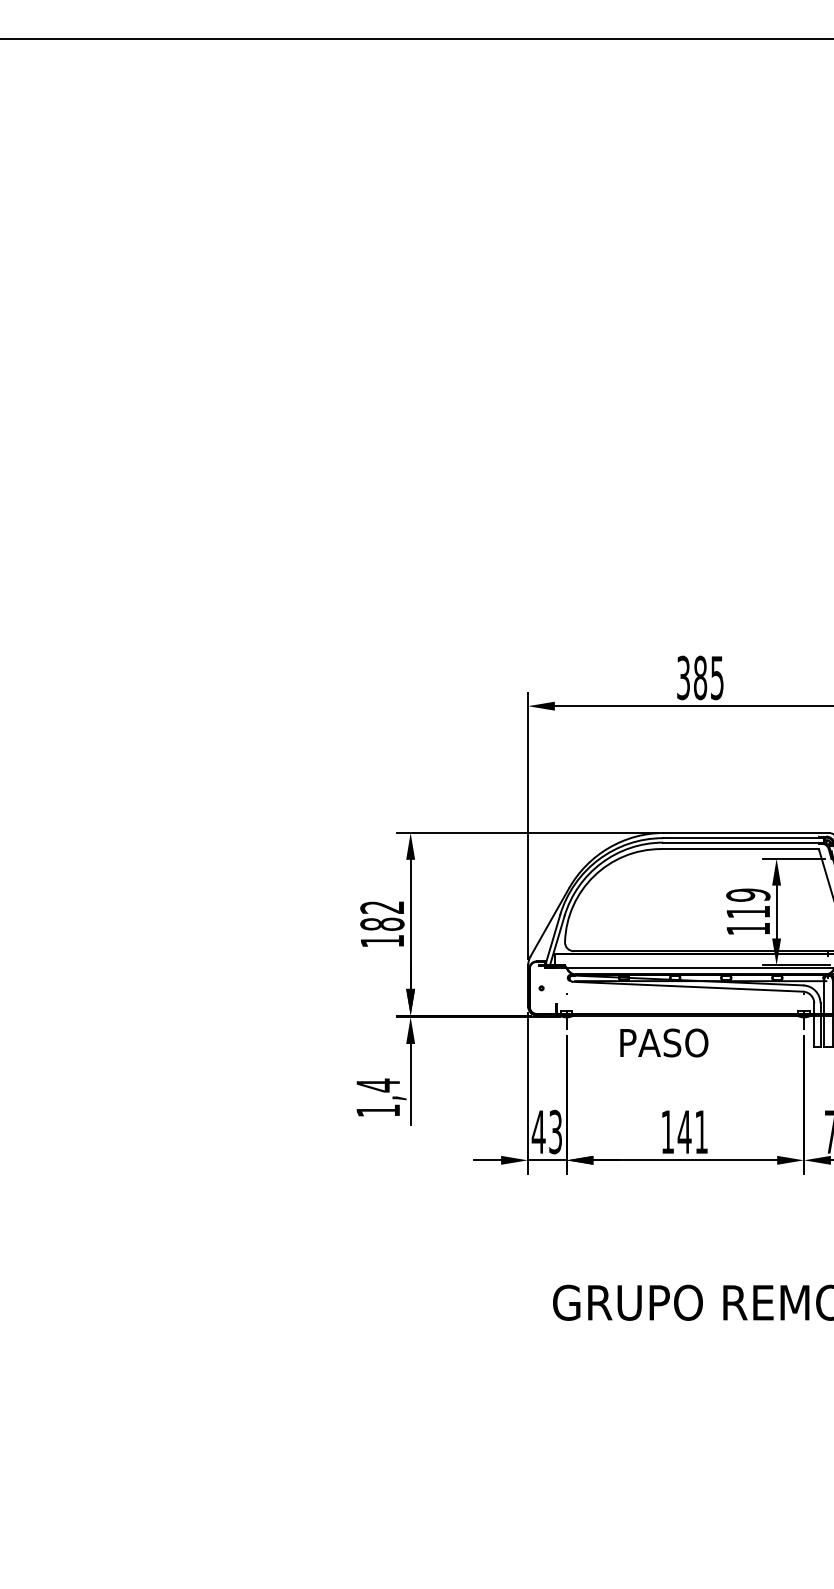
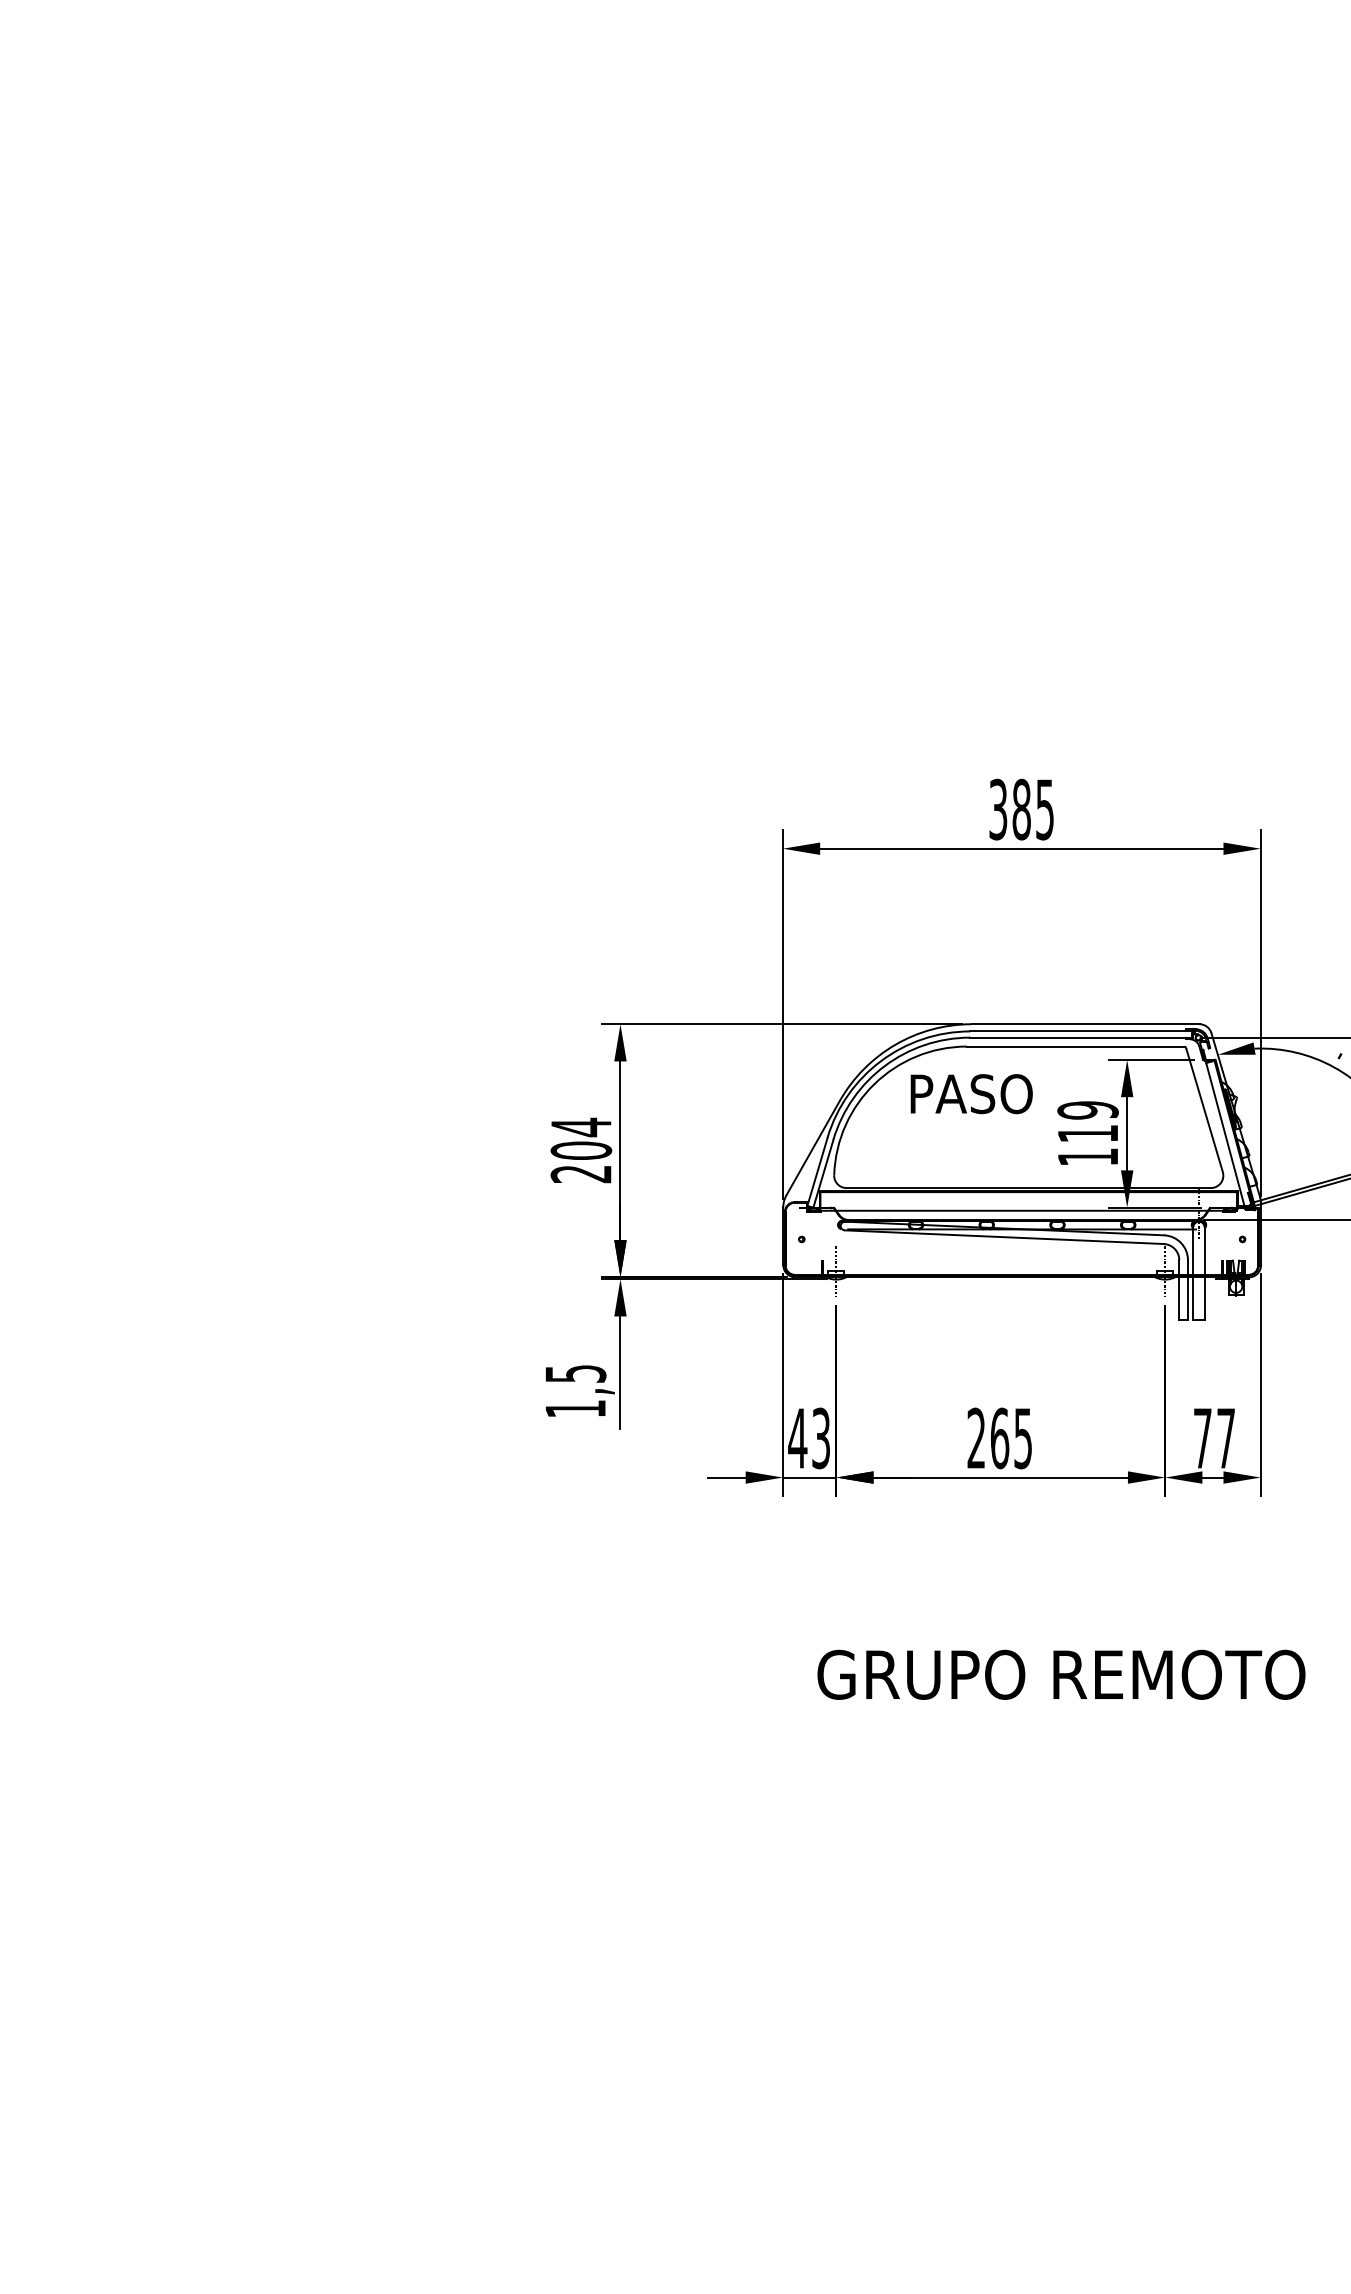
text: (381, 924) -> (580, 1150), 182 -> 204
text: (664, 1043) -> (971, 1094), moved
text: (378, 1085) -> (575, 1373), 1,4 -> 1,5
text: (684, 1132) -> (999, 1438), 141 -> 265

